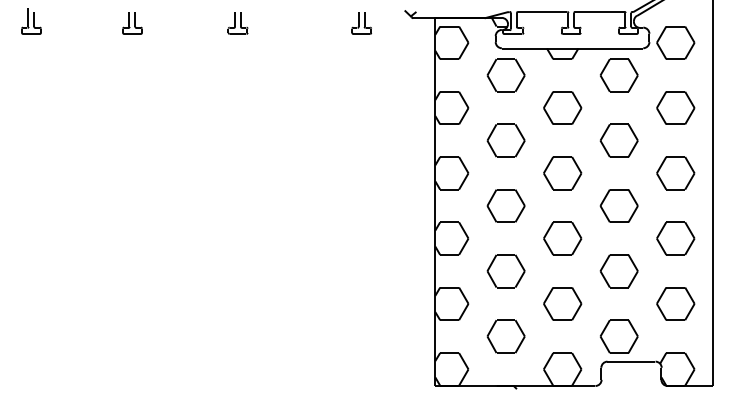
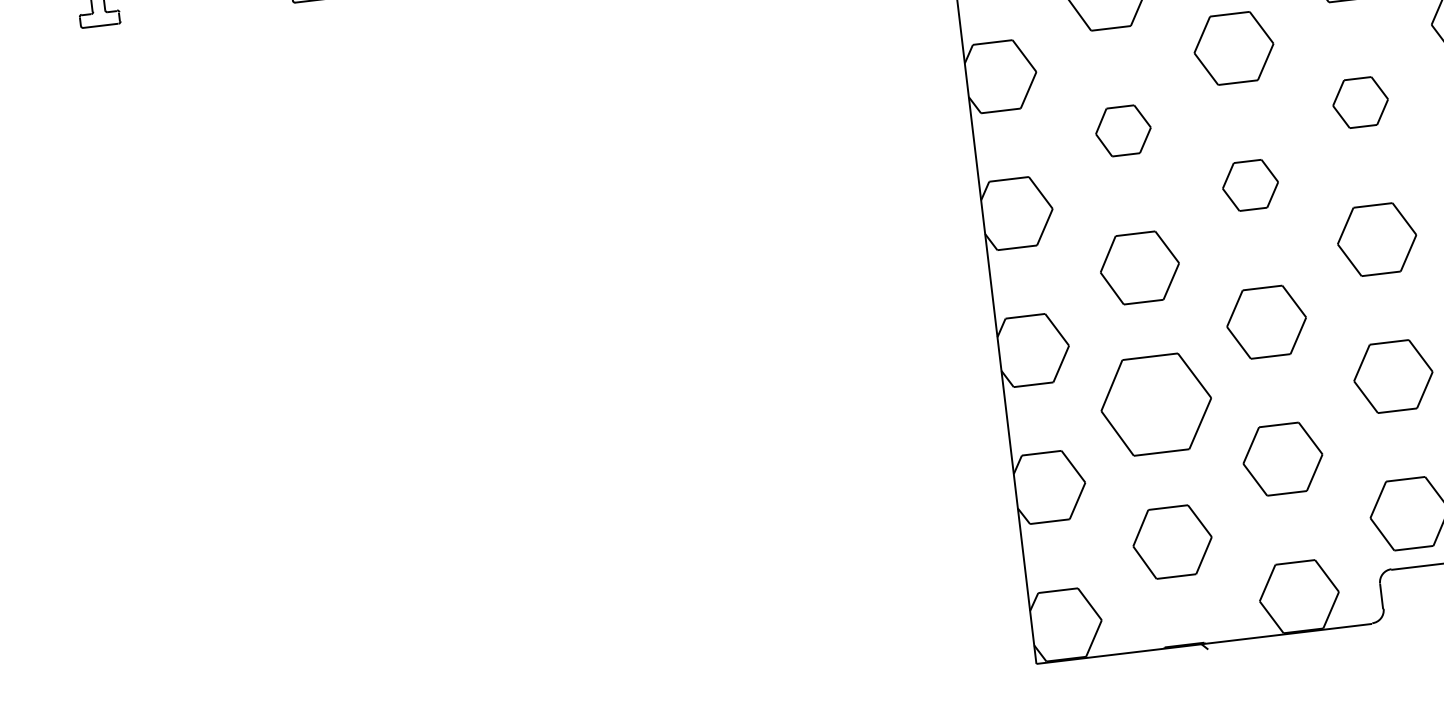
part: (505, 140) -> (1122, 130), size x0.7
part: (618, 140) -> (1359, 102), size x0.7
part: (562, 173) -> (1249, 185), size x0.7
part: (505, 271) -> (1154, 405), size x1.4

